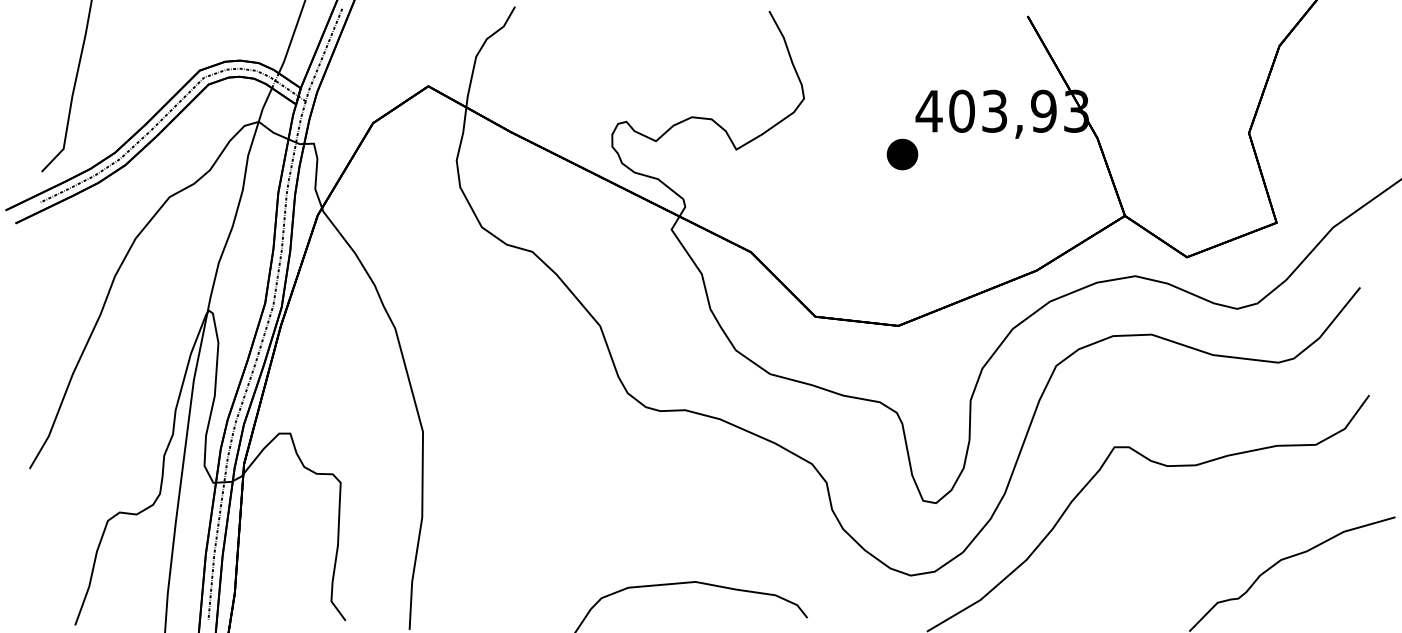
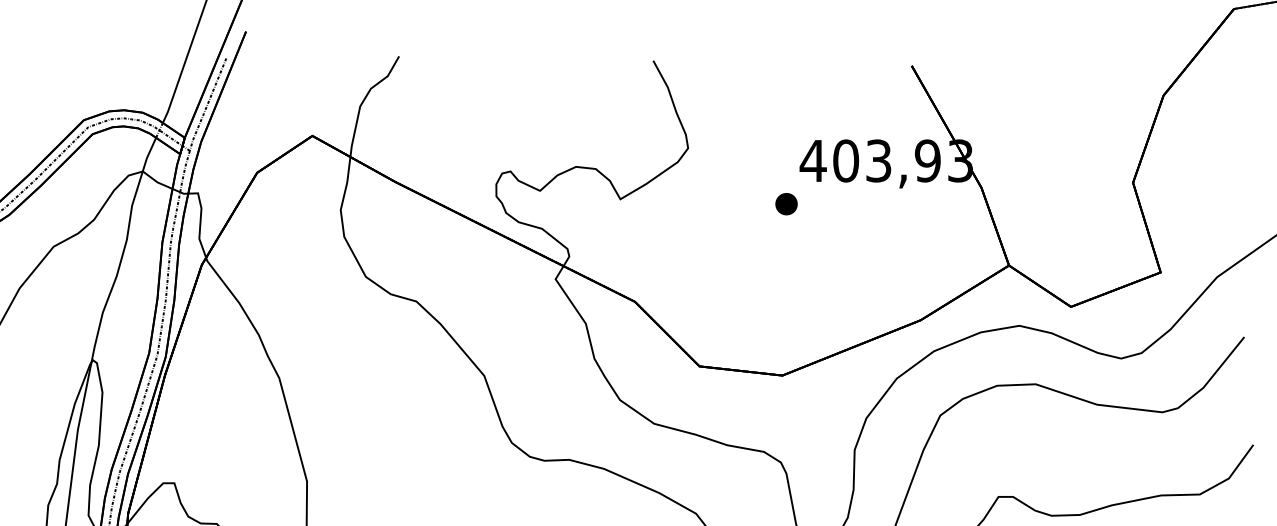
part: (902, 154) -> (786, 204), size x0.71

